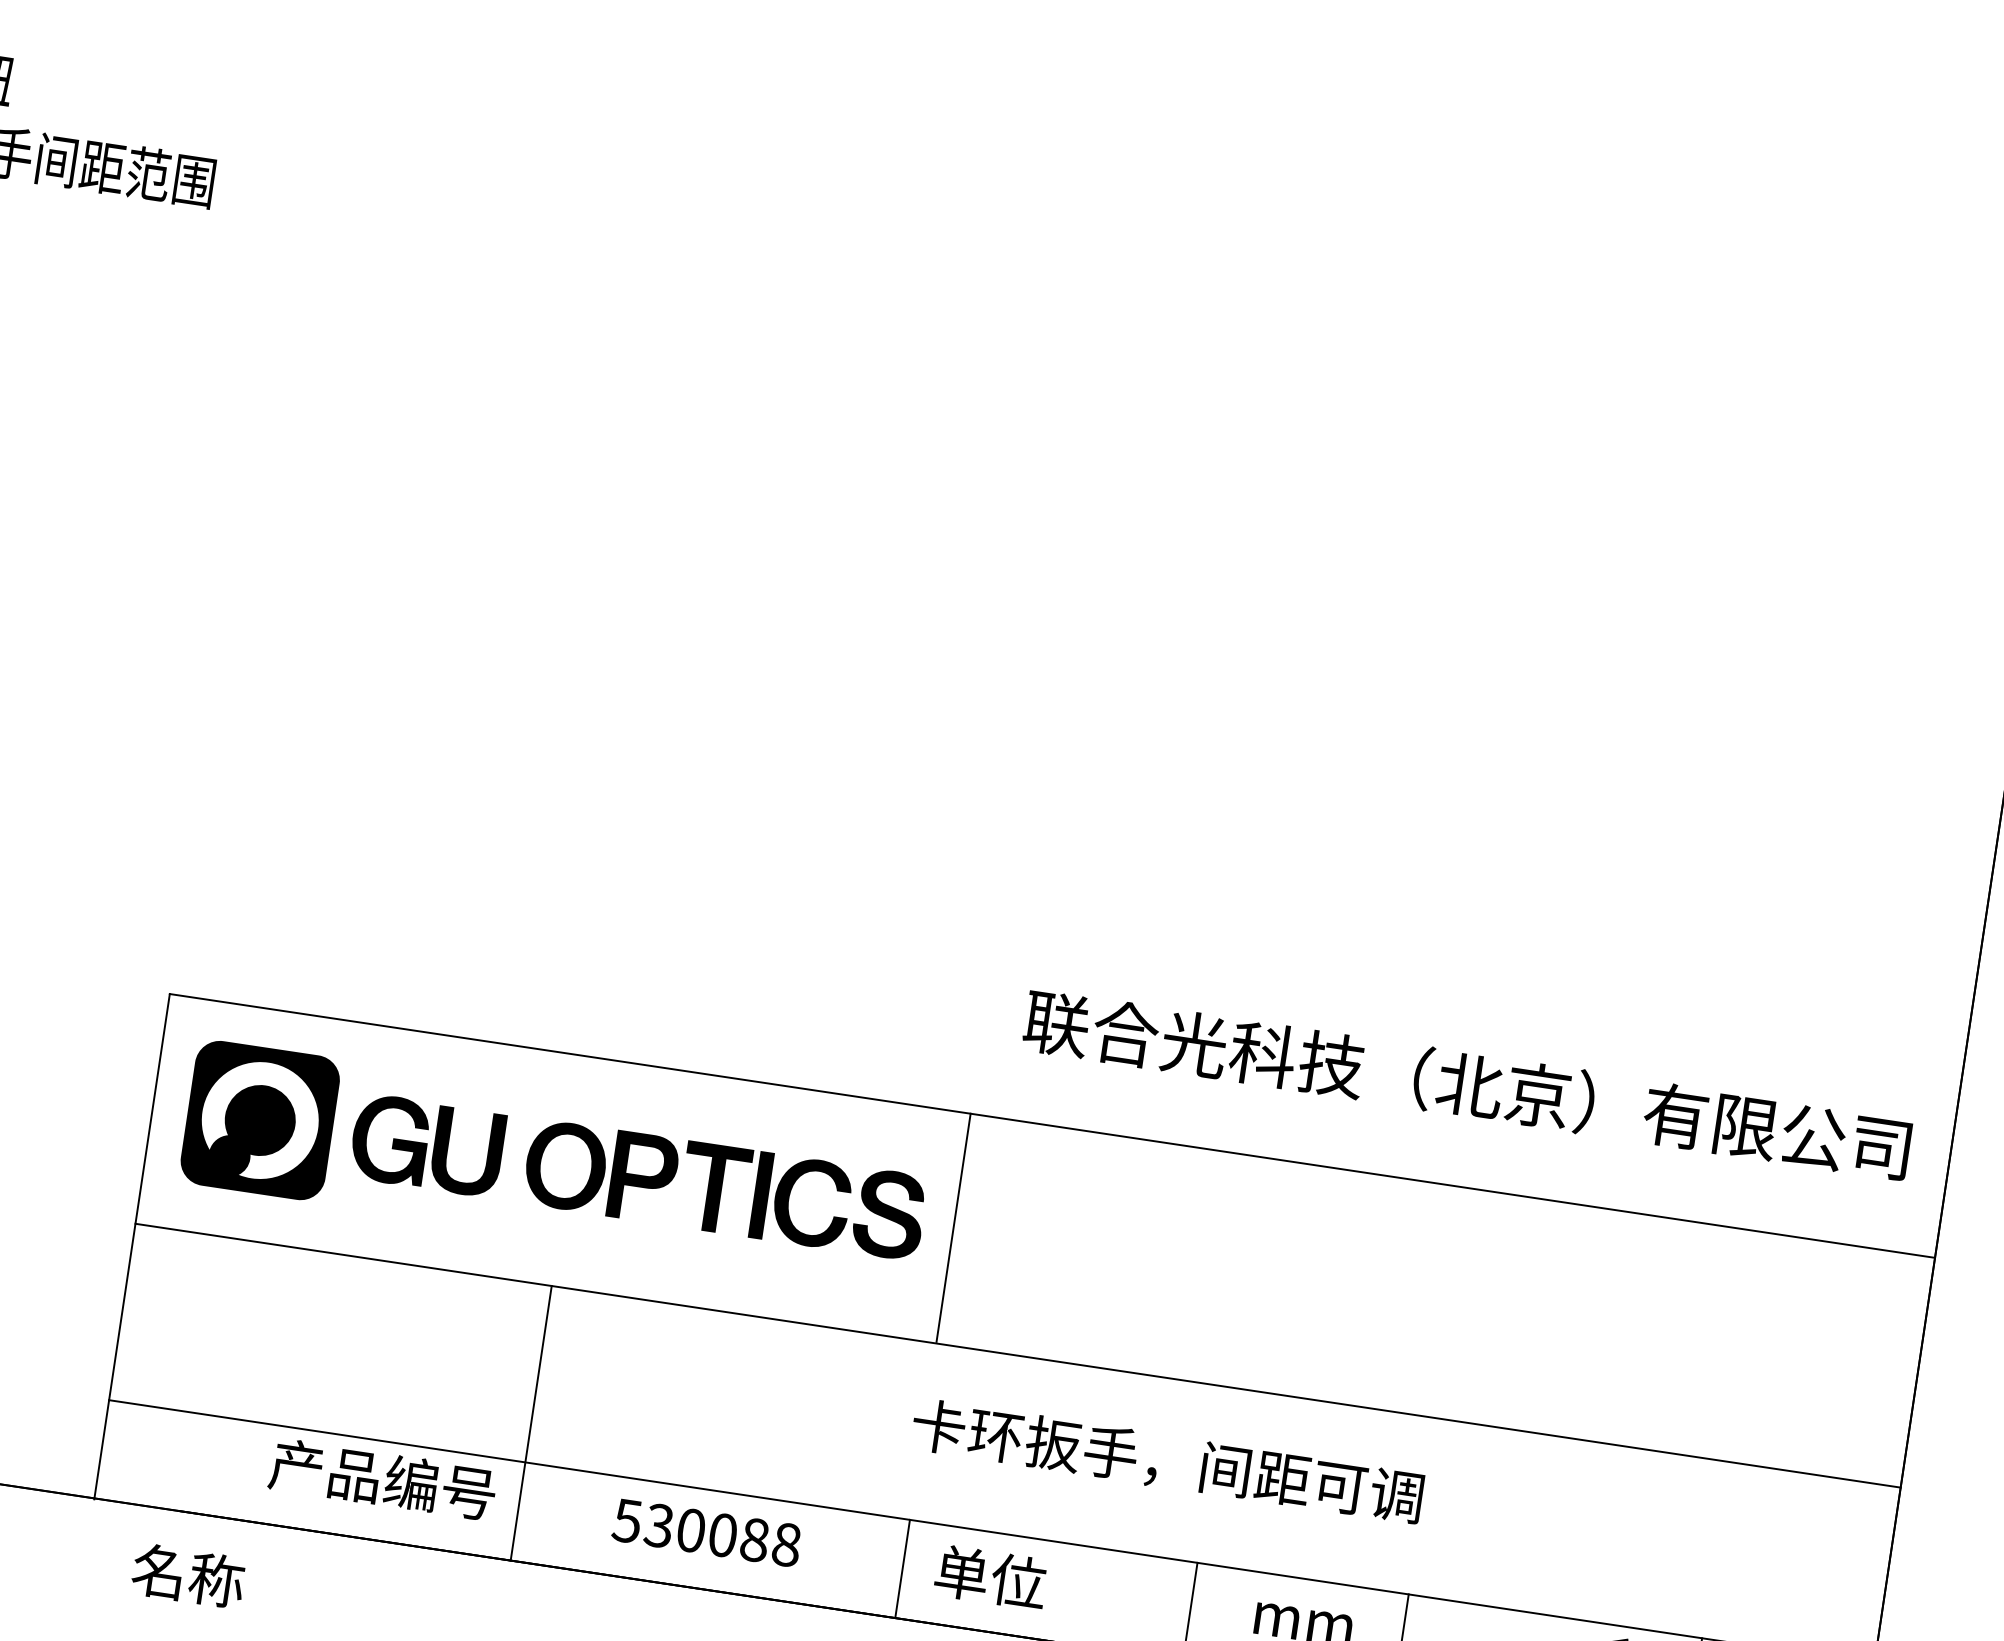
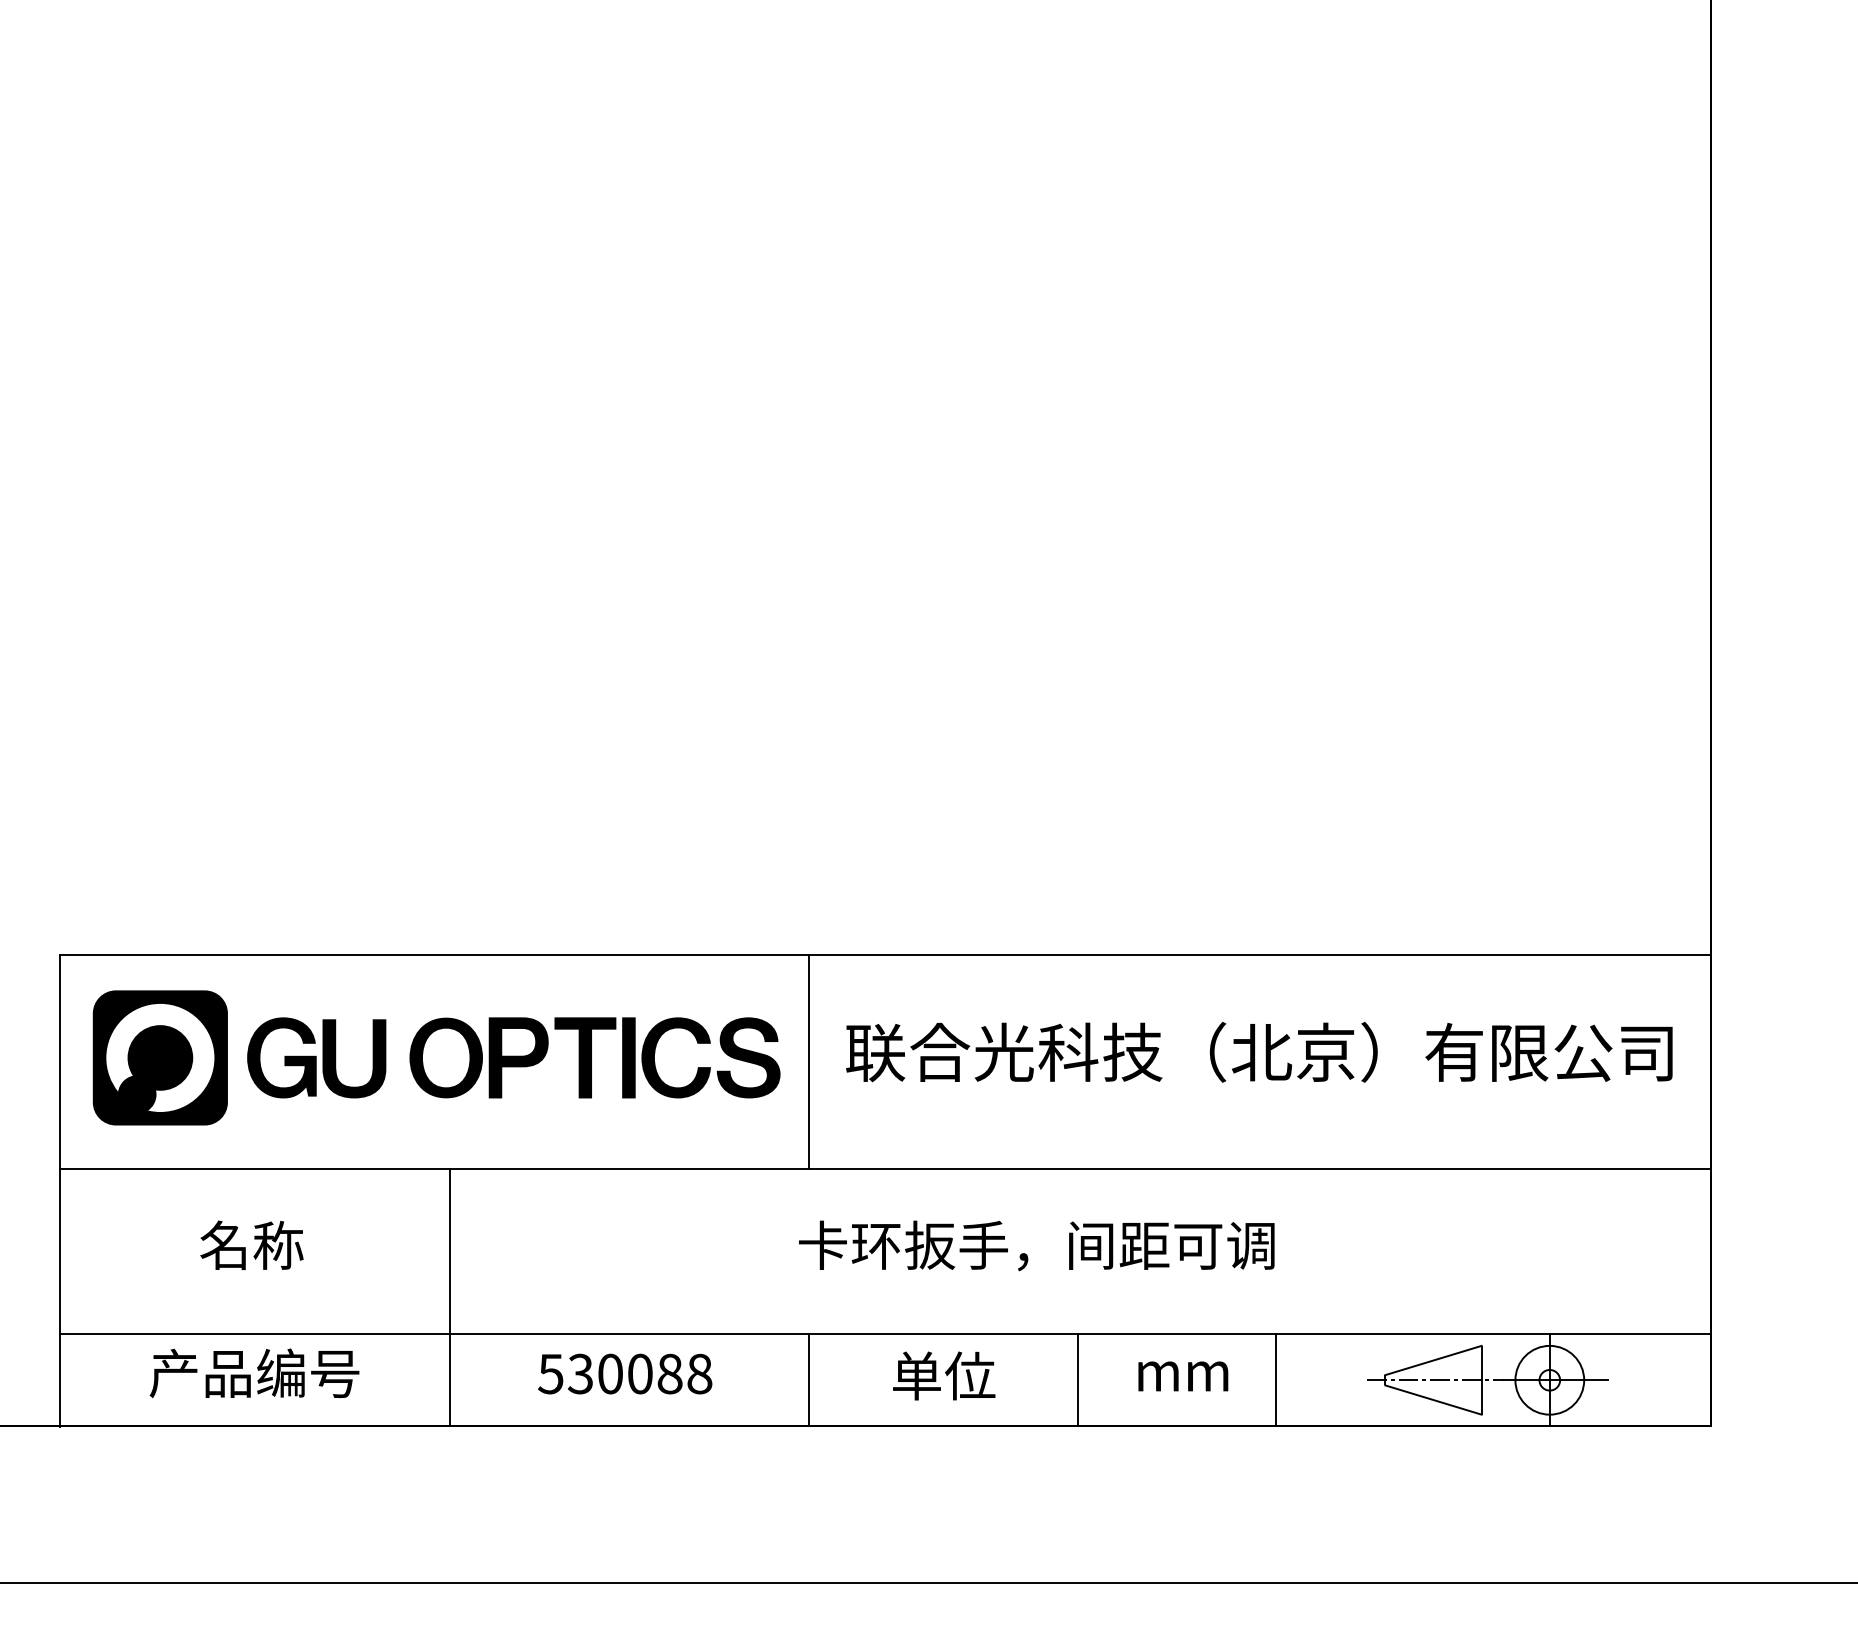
text: (1467, 1085) -> (1259, 1052), moved
text: (382, 1479) -> (254, 1373), moved
text: (188, 1575) -> (251, 1244), moved
text: (991, 1577) -> (944, 1375), moved

